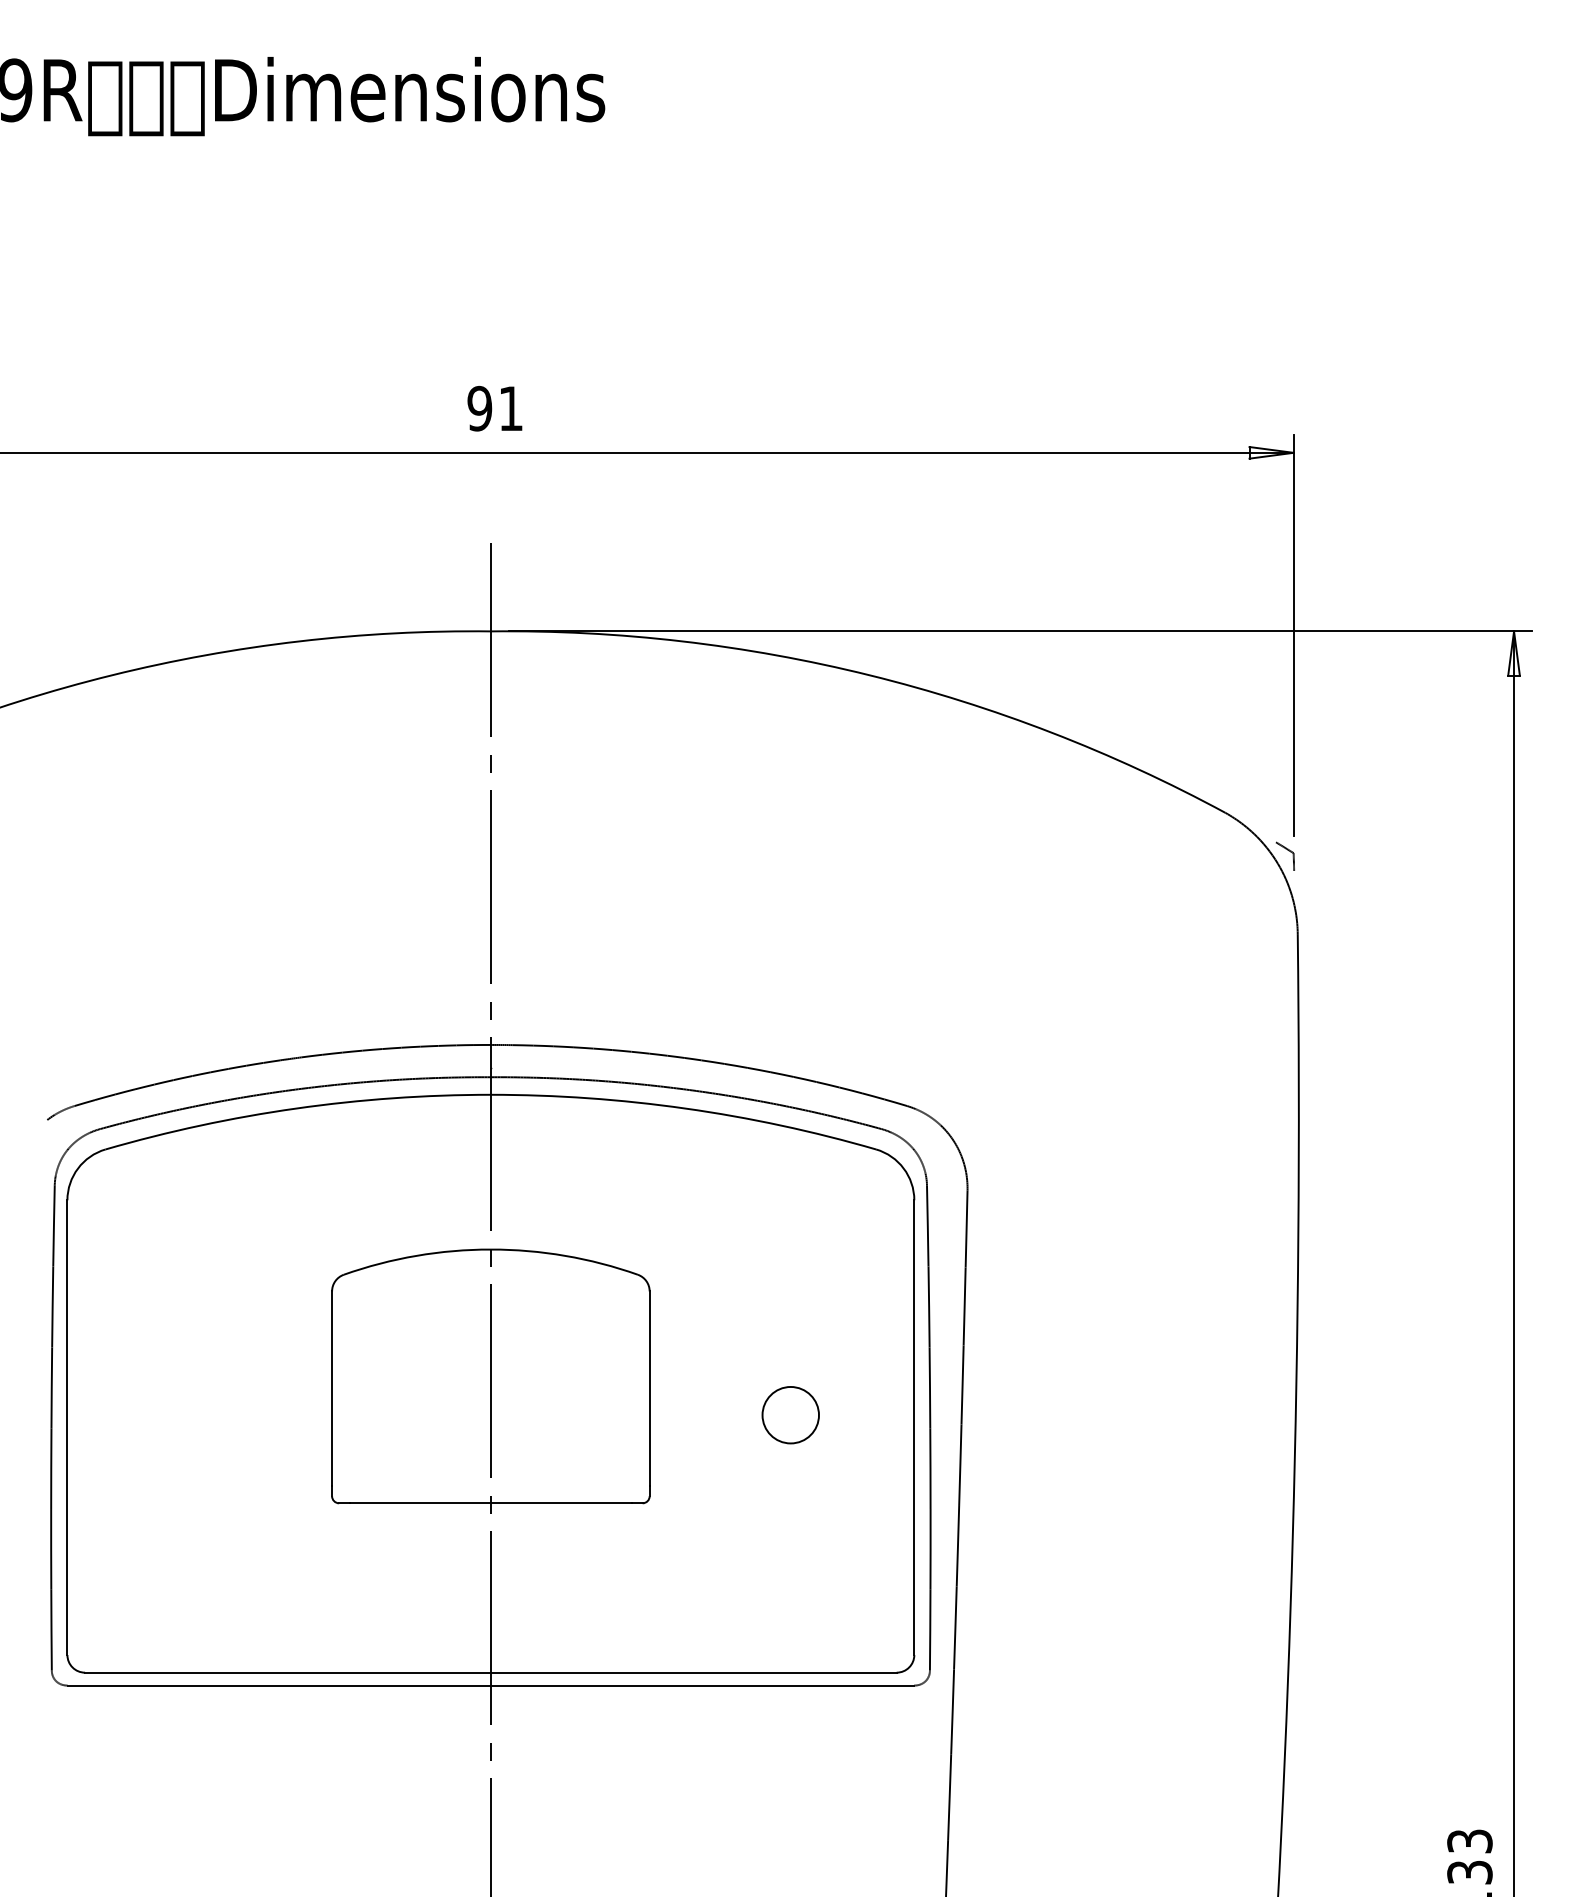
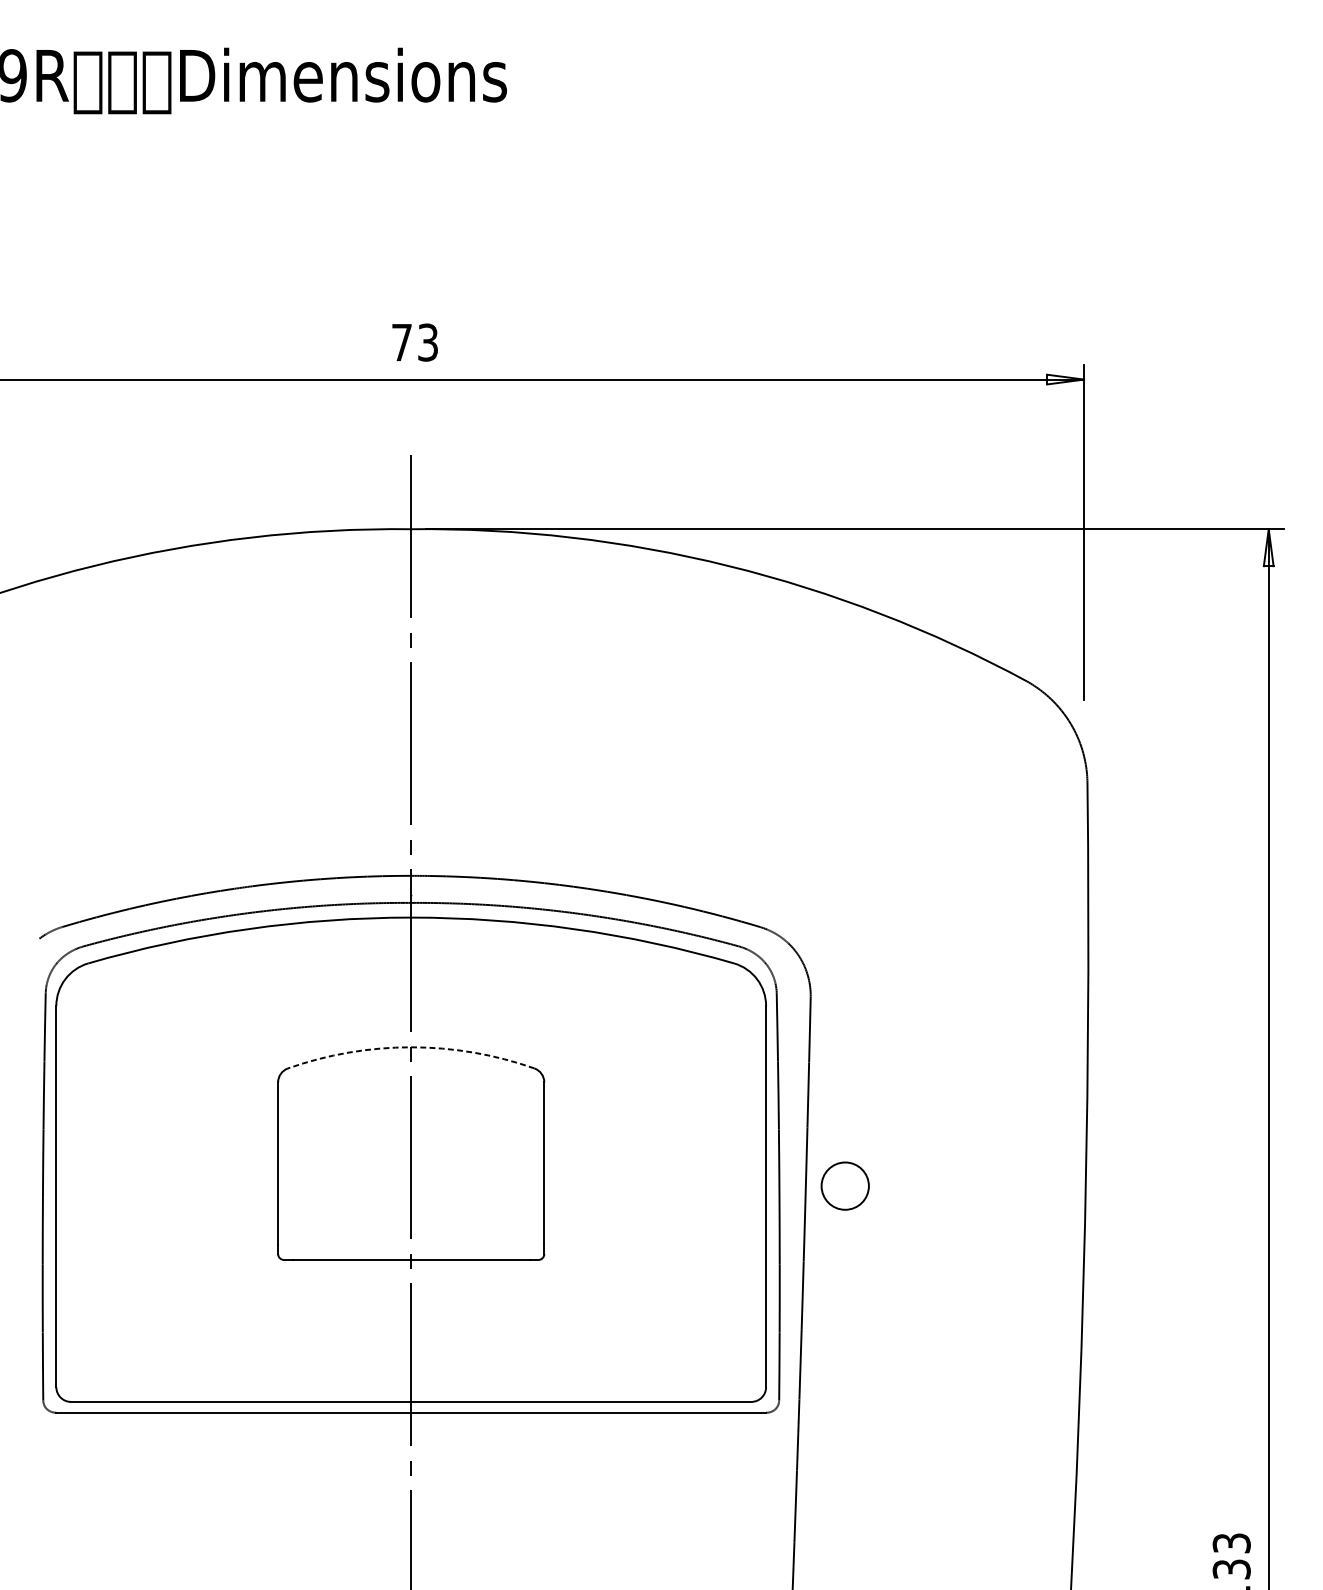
text: (494, 408) -> (414, 342), 91 -> 73
part: (1284, 855) -> (1076, 717), removed
arc: (490, 1249) -> (410, 1047), solid -> dashed
circle: (790, 1415) -> (845, 1186), moved

